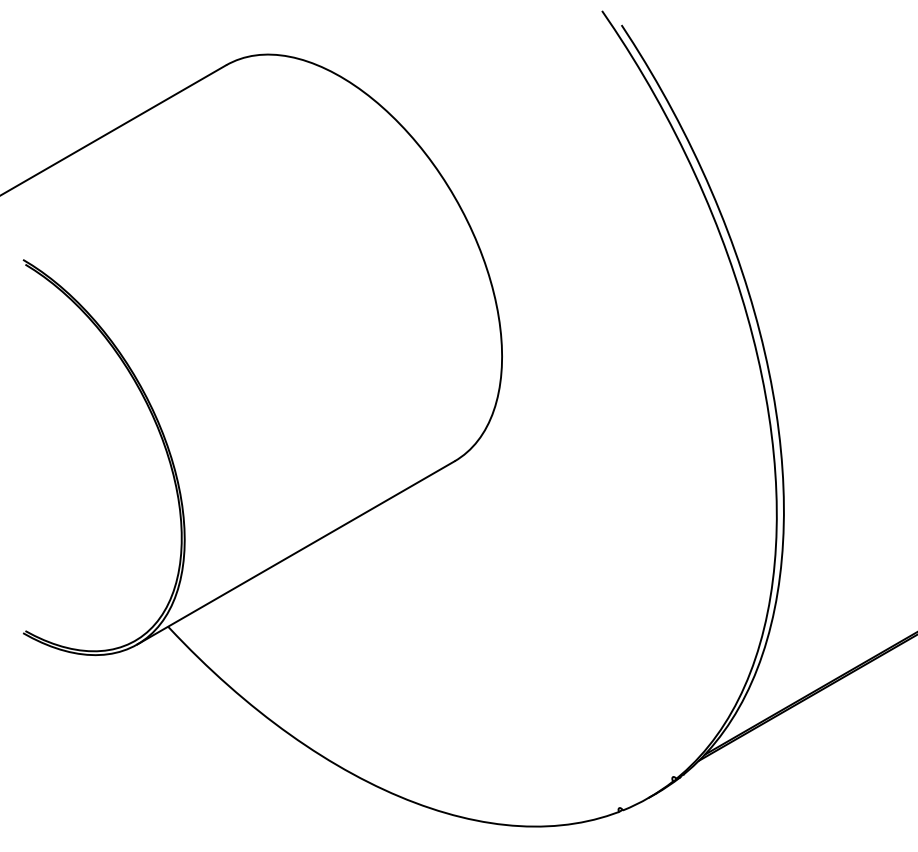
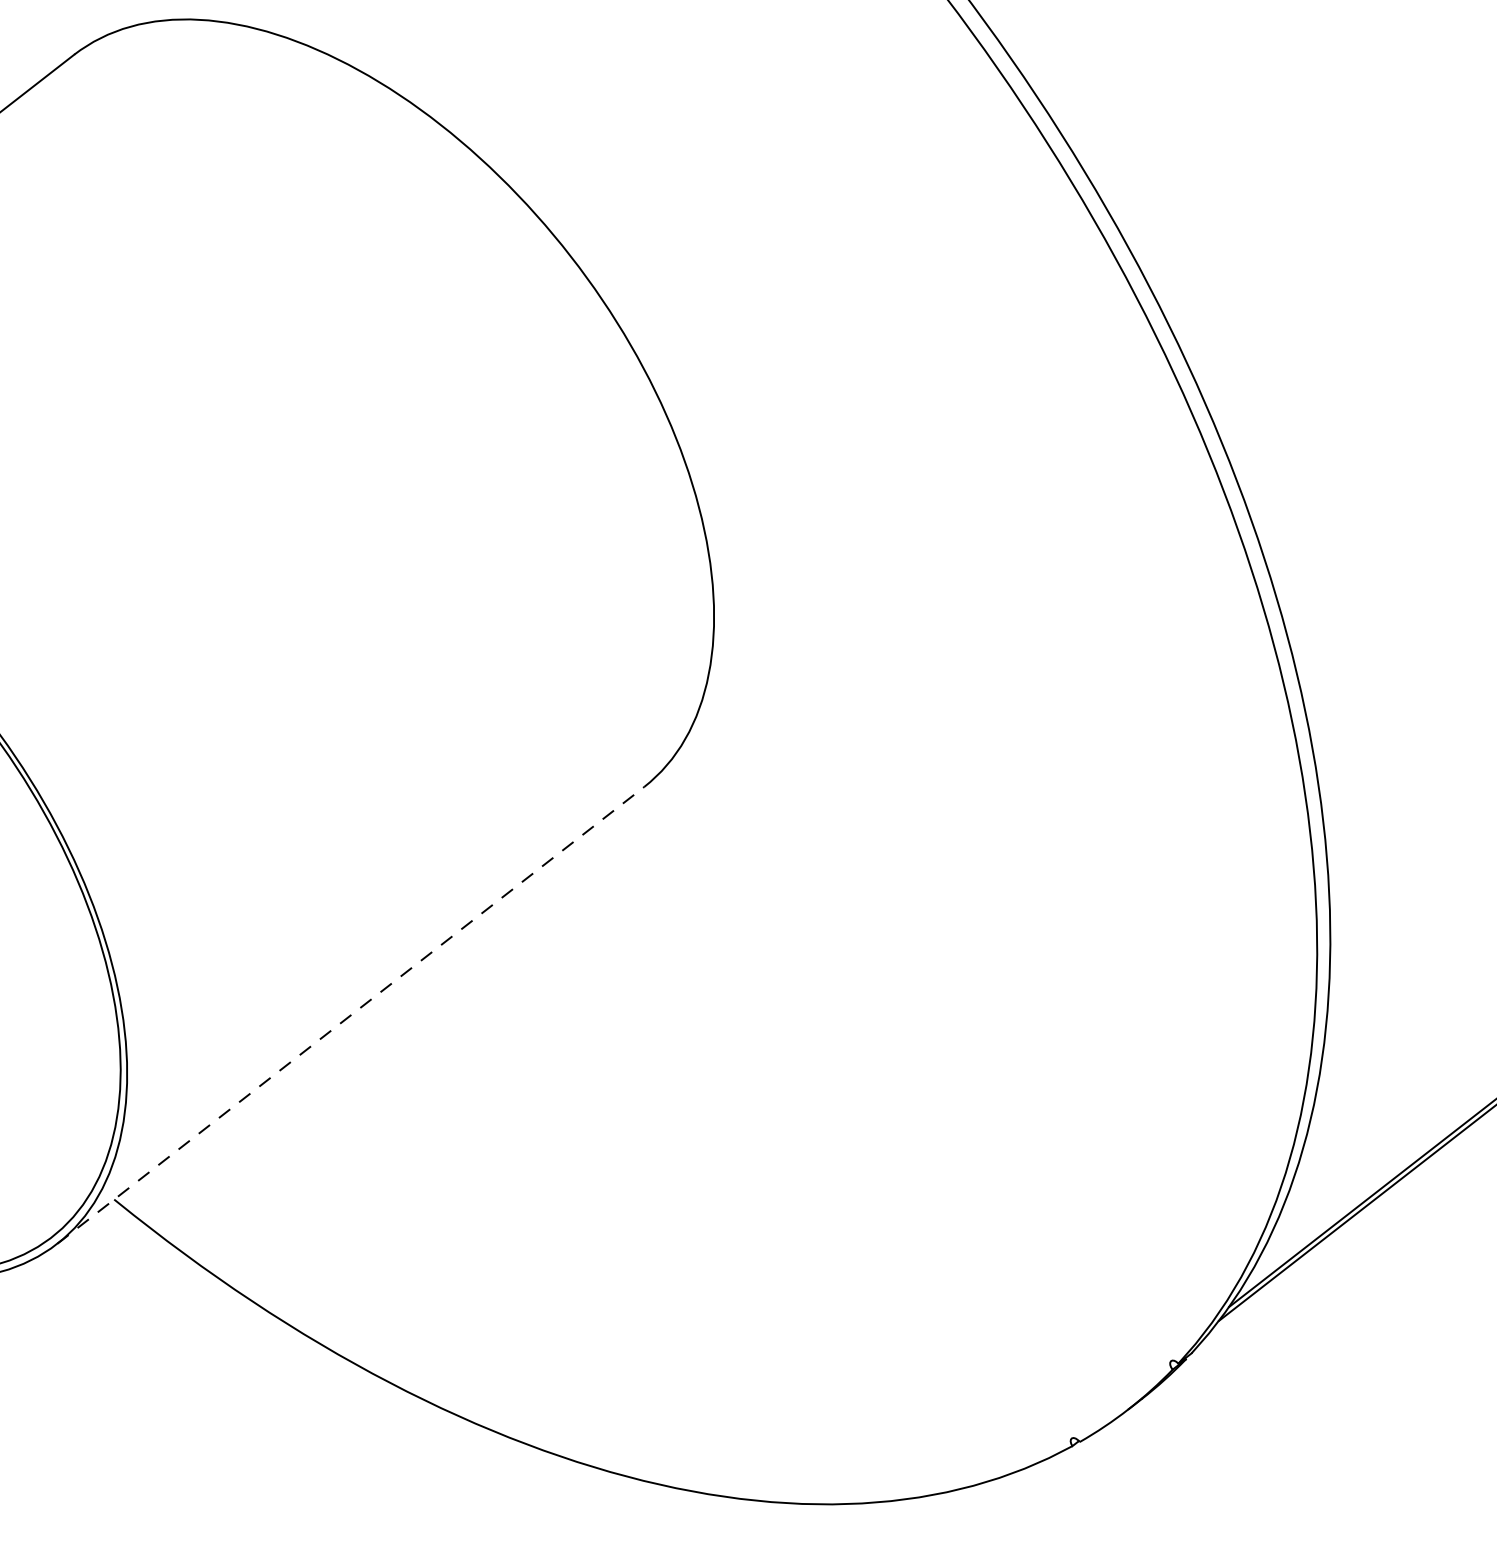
line: (296, 552) -> (351, 1014), solid -> dashed

